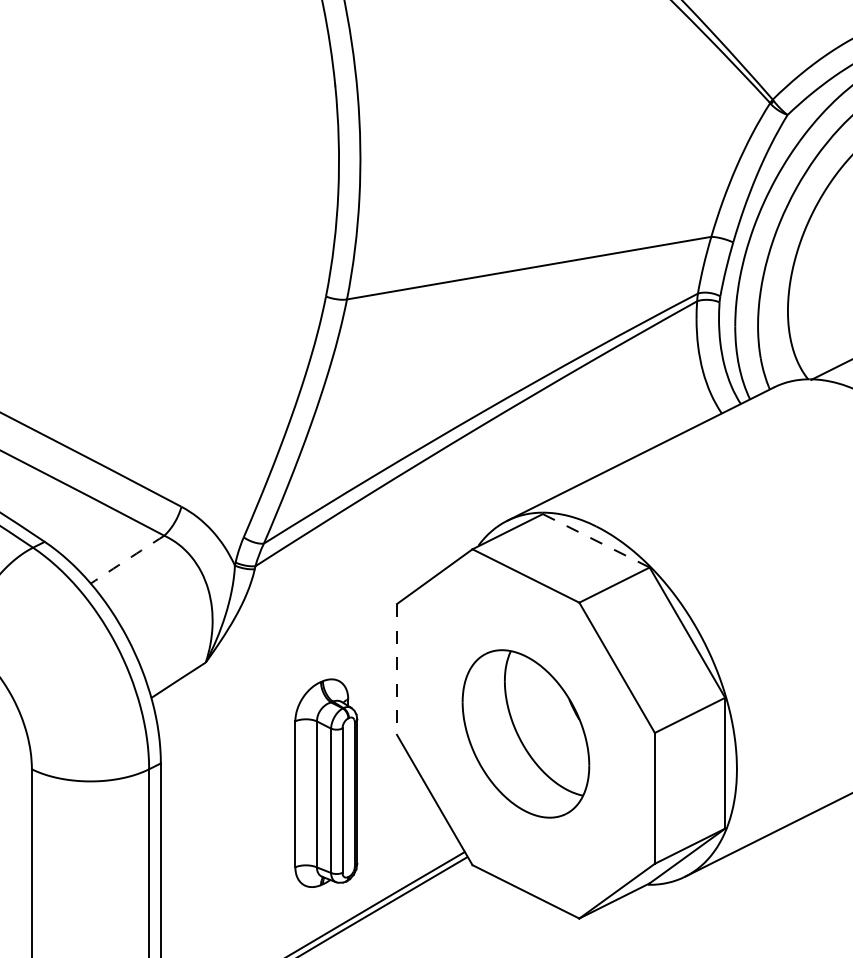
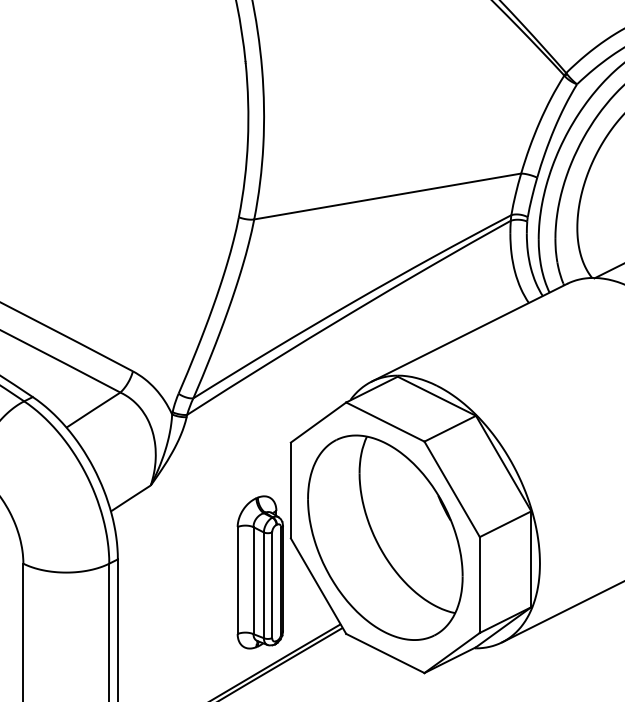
line: (596, 540) -> (437, 396), dashed -> solid
arc: (127, 559) -> (93, 409), dashed -> solid
line: (396, 669) -> (290, 490), dashed -> solid
part: (525, 733) -> (385, 537), size x1.67
part: (326, 782) -> (260, 571), moved

